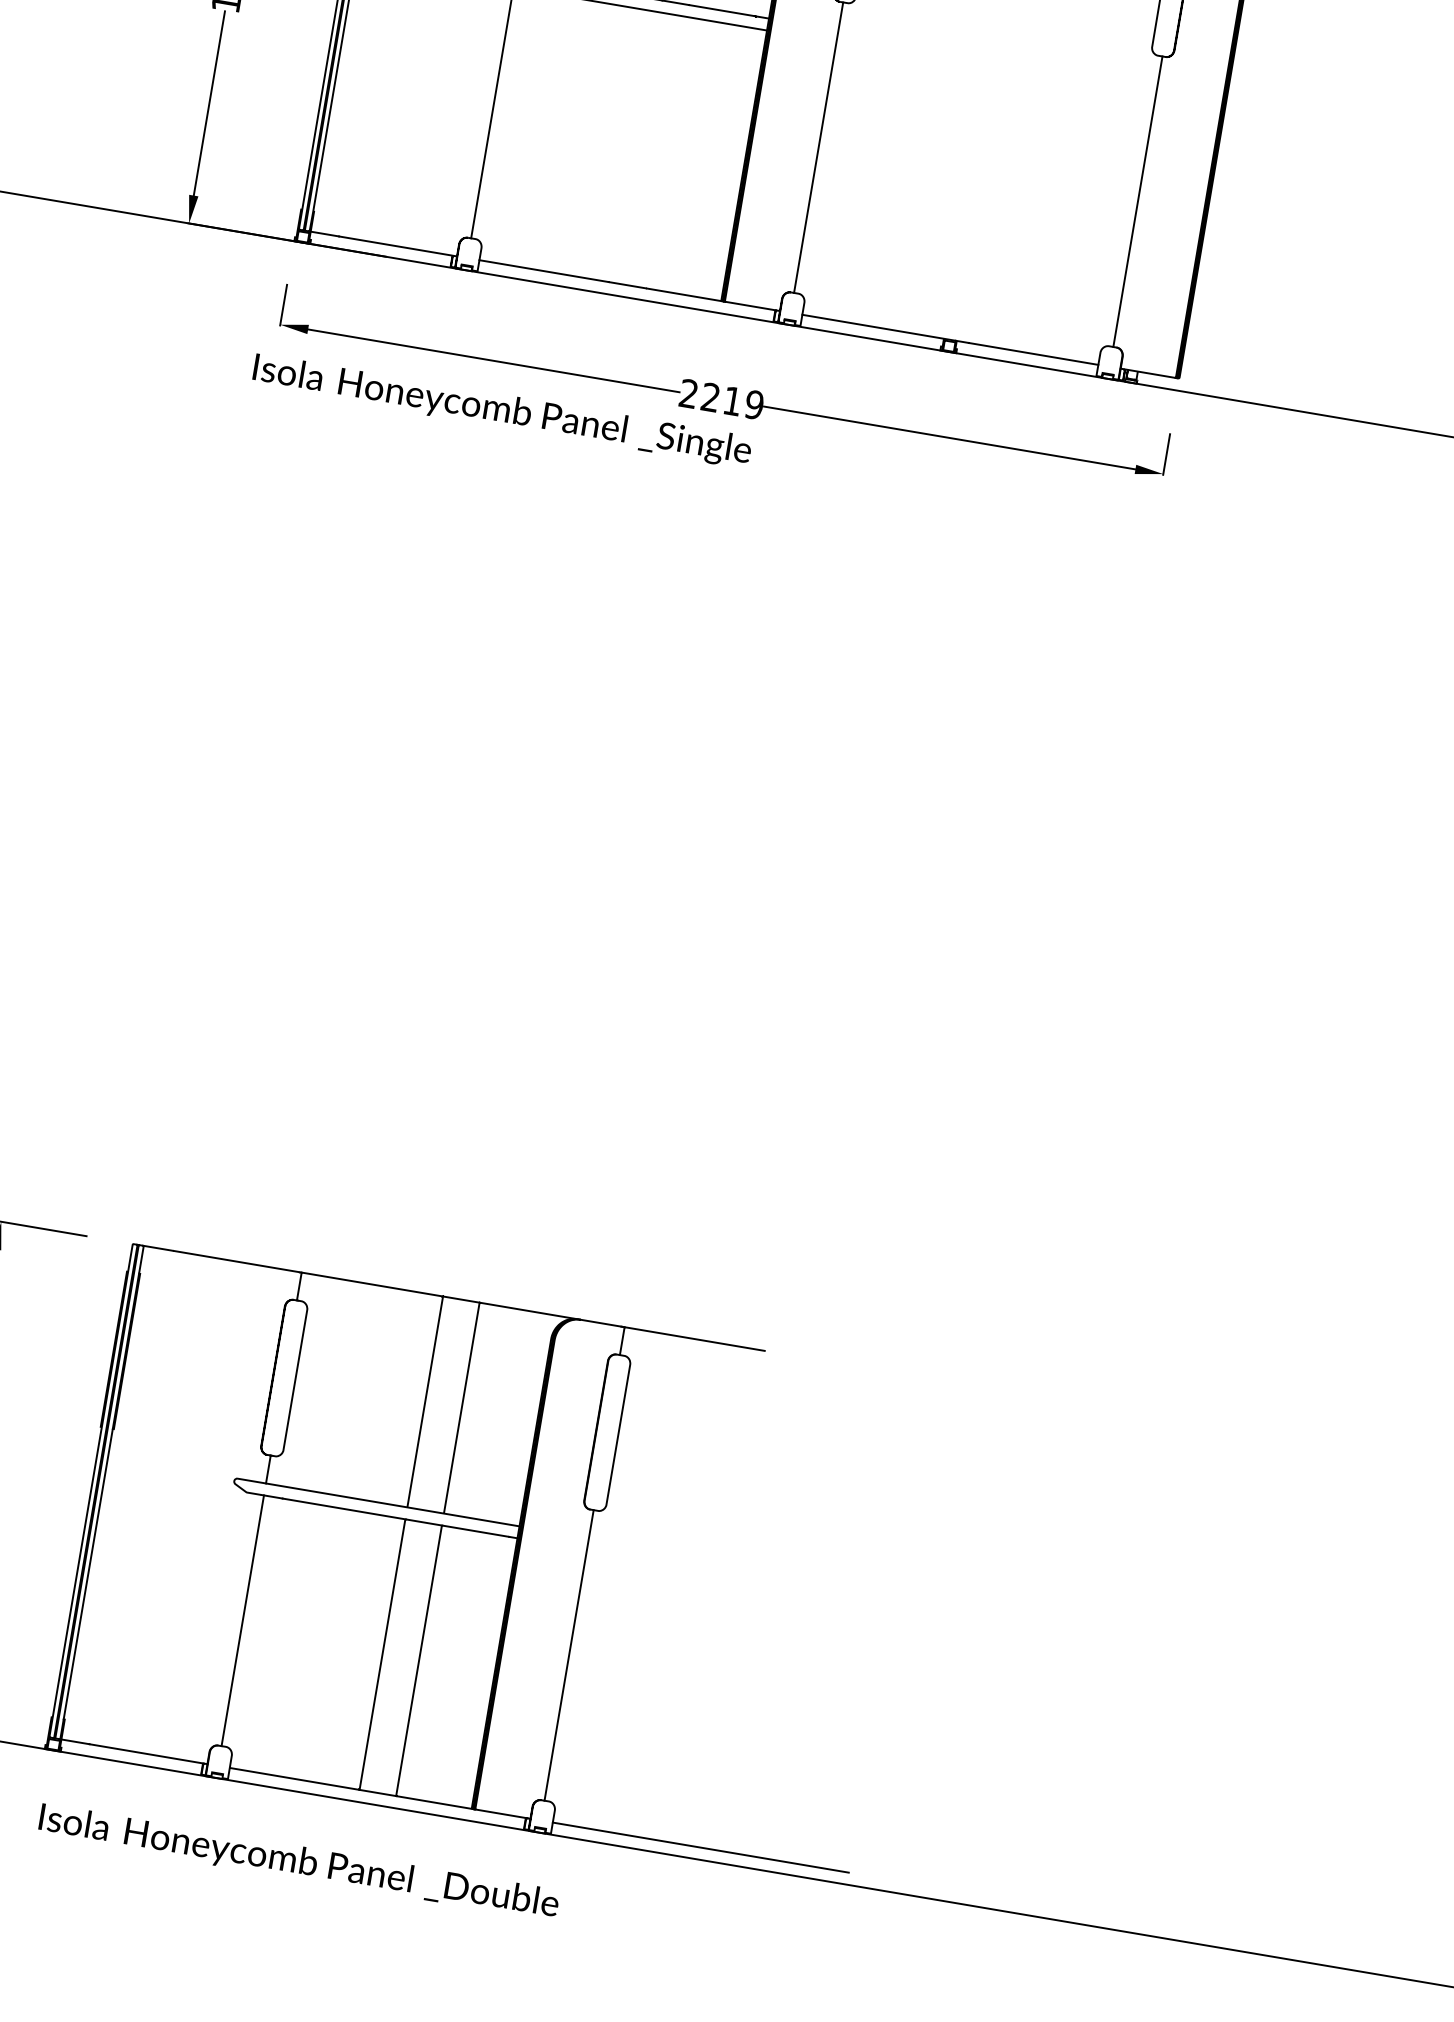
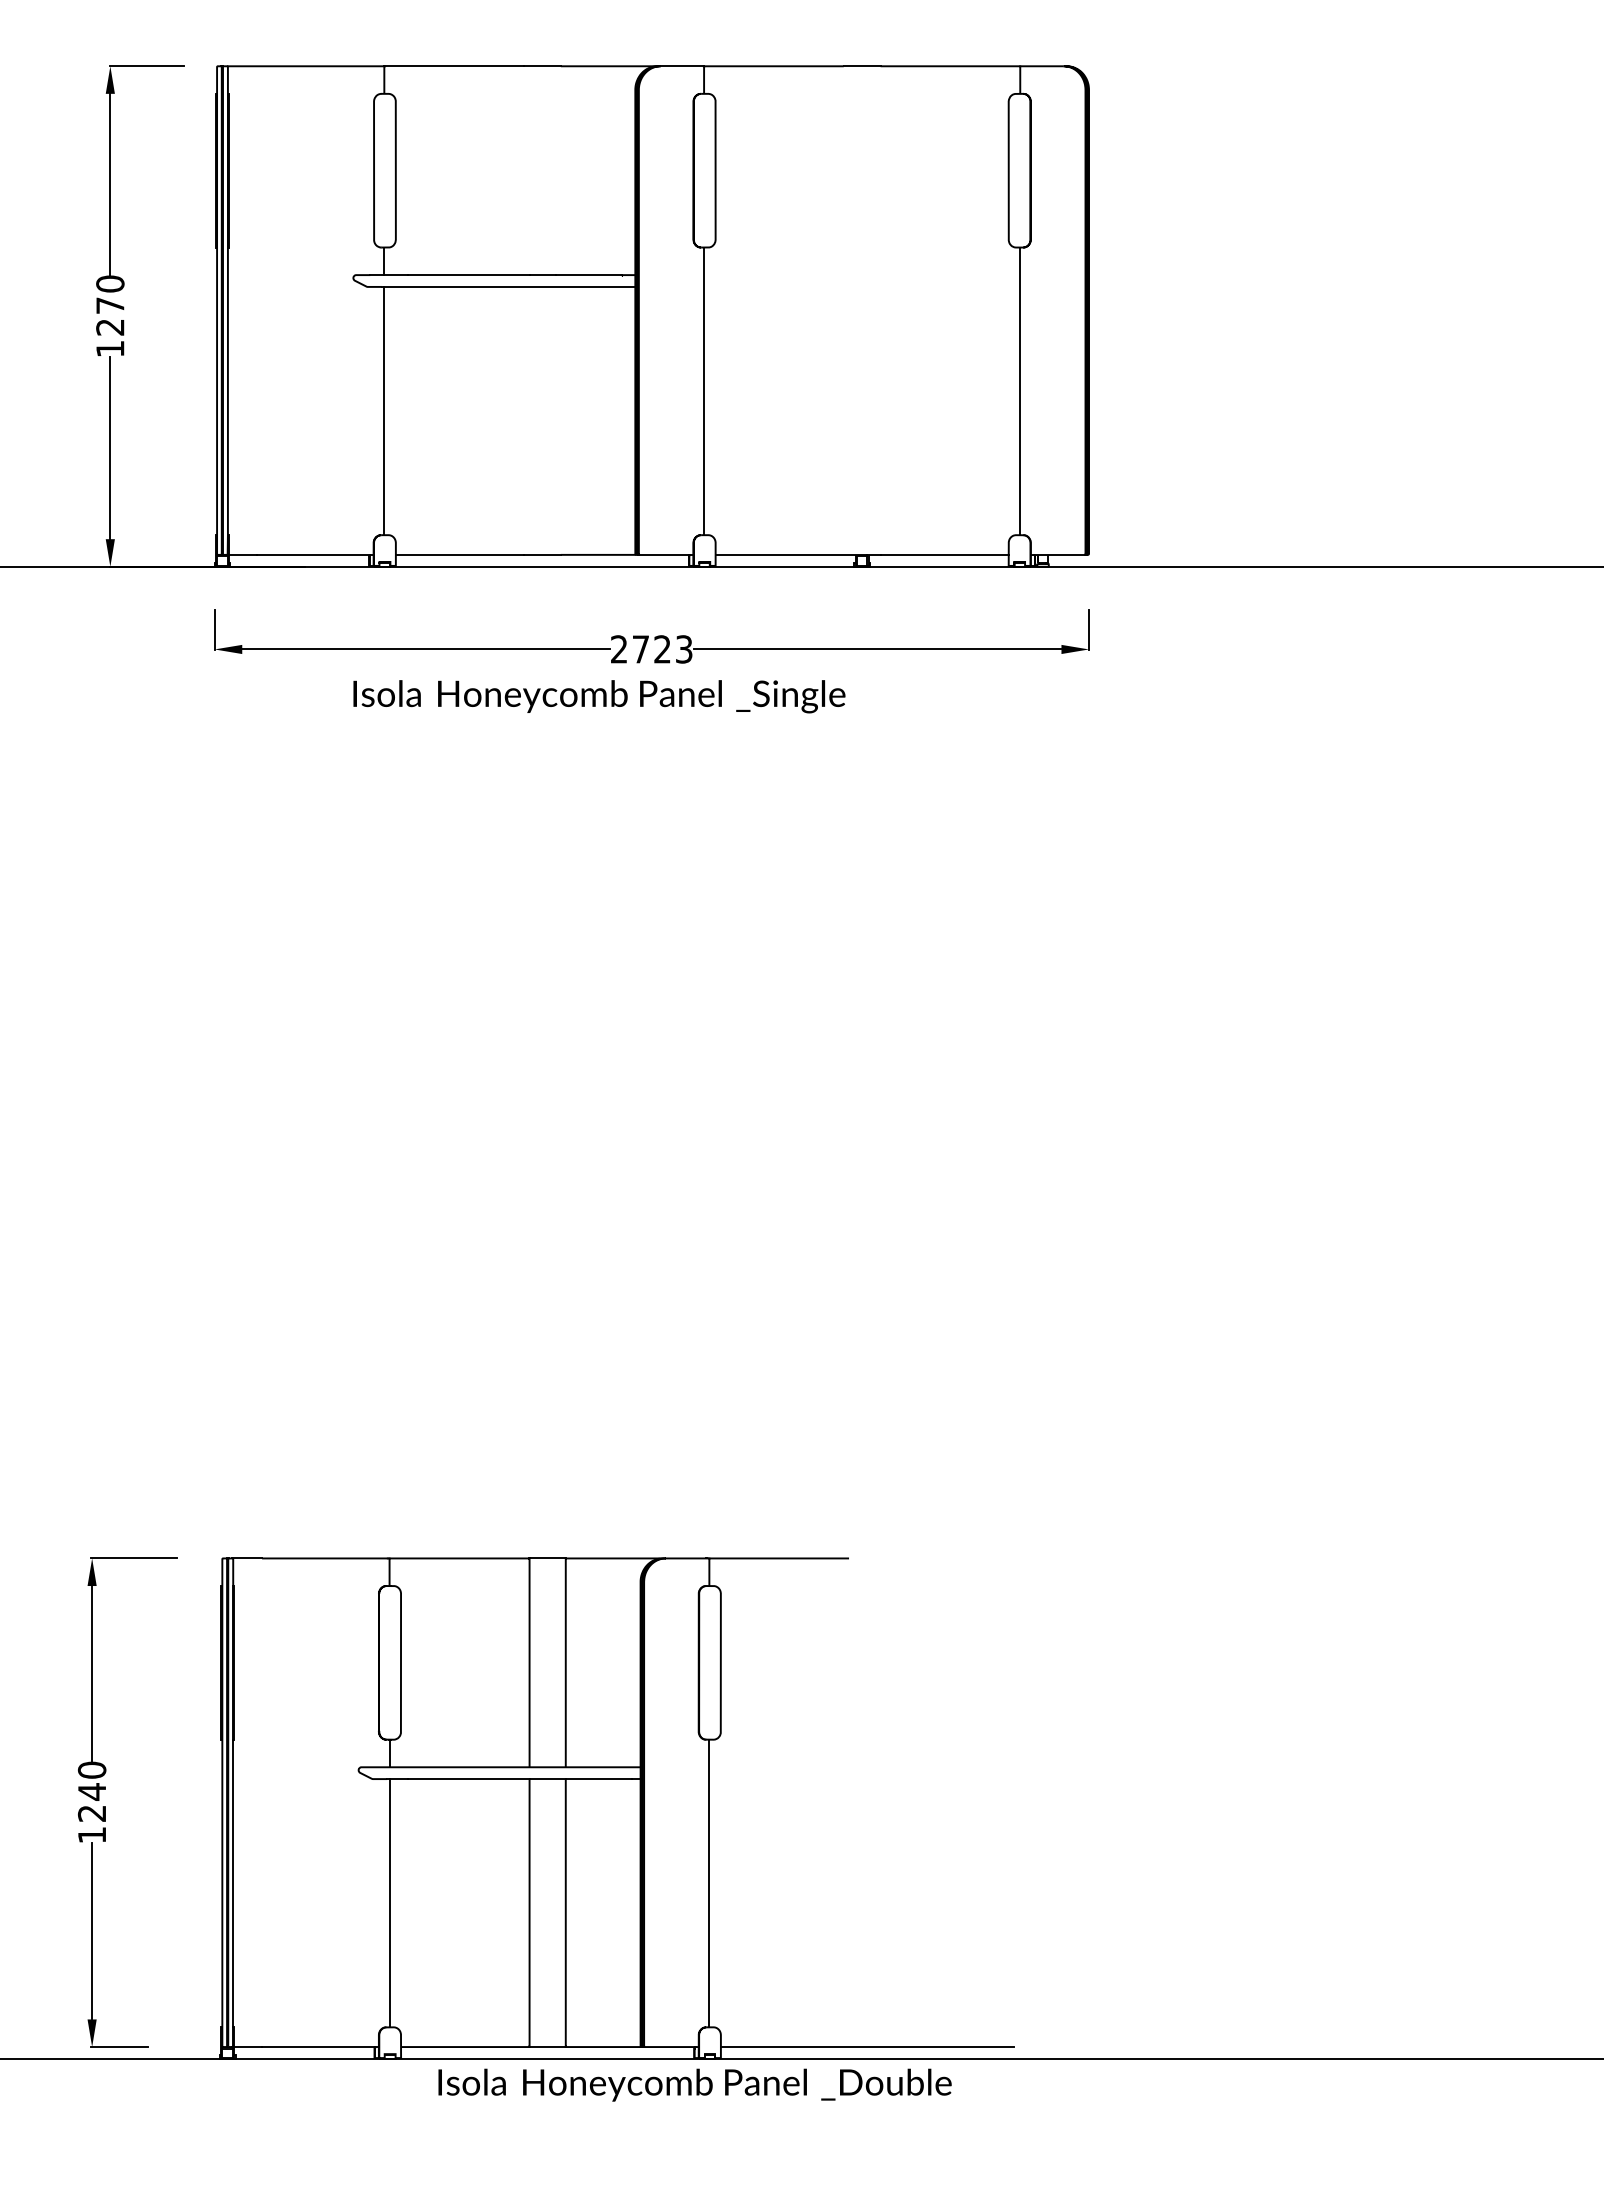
text: (732, 401) -> (662, 649), 2219 -> 2723
text: (502, 411) -> (599, 696), moved
text: (298, 1862) -> (694, 2084), moved

